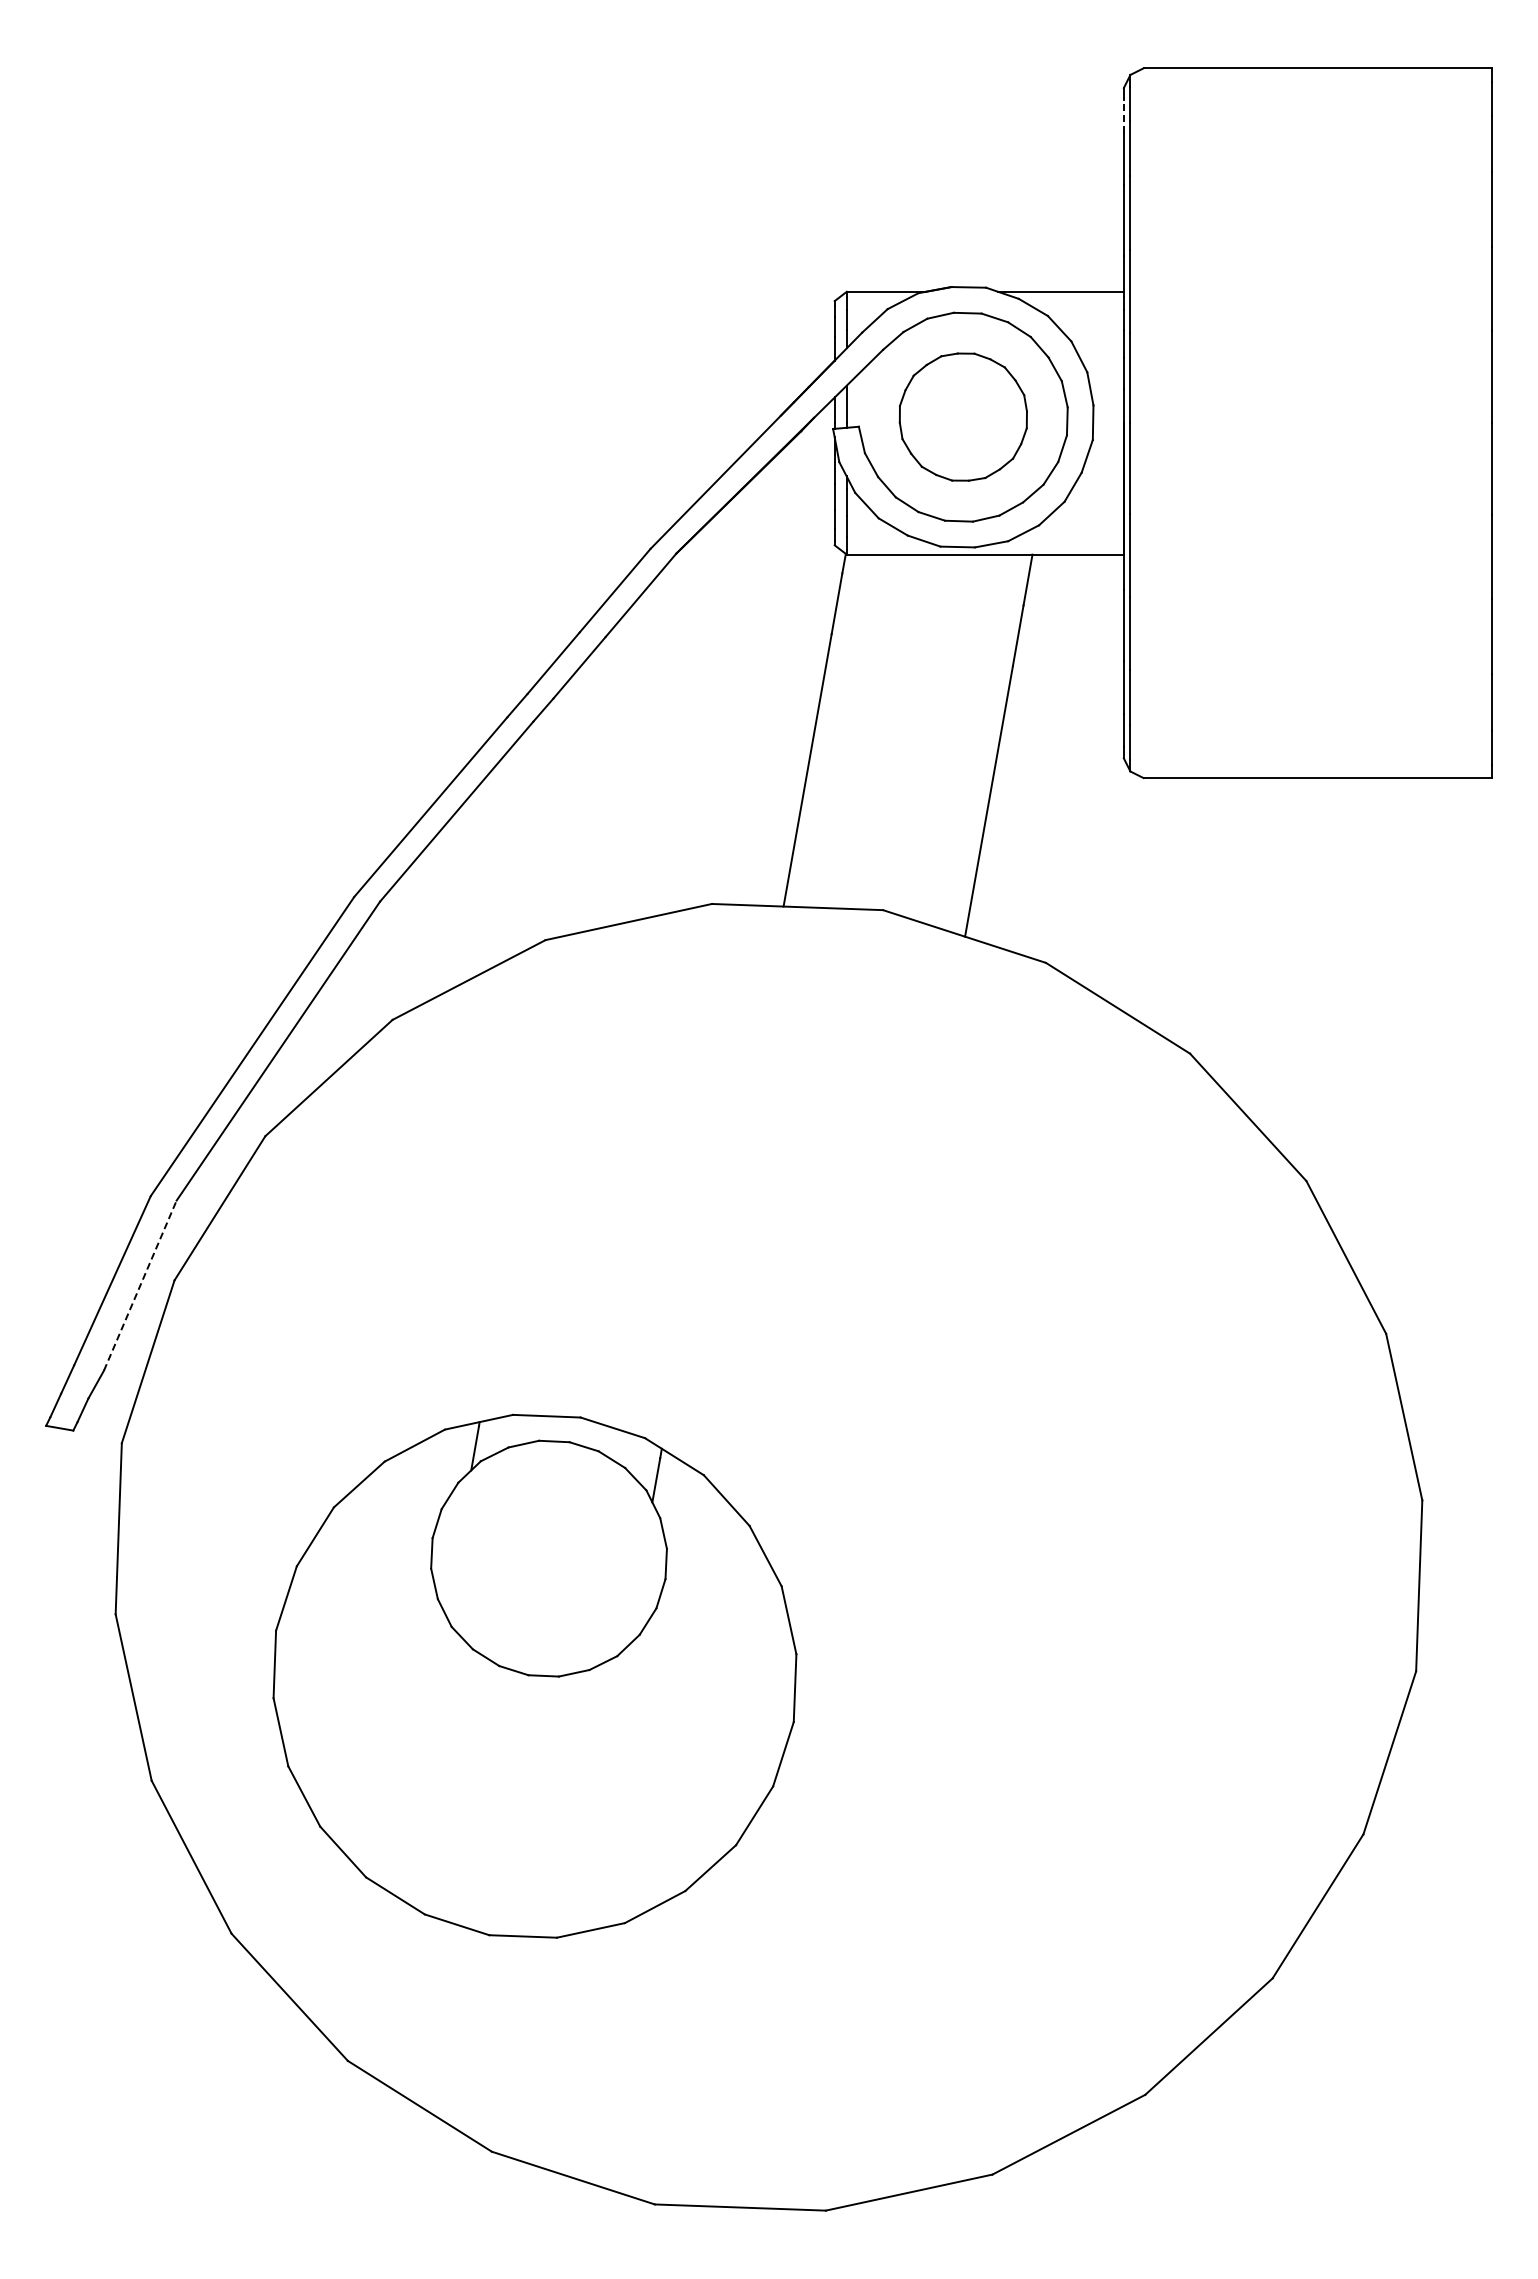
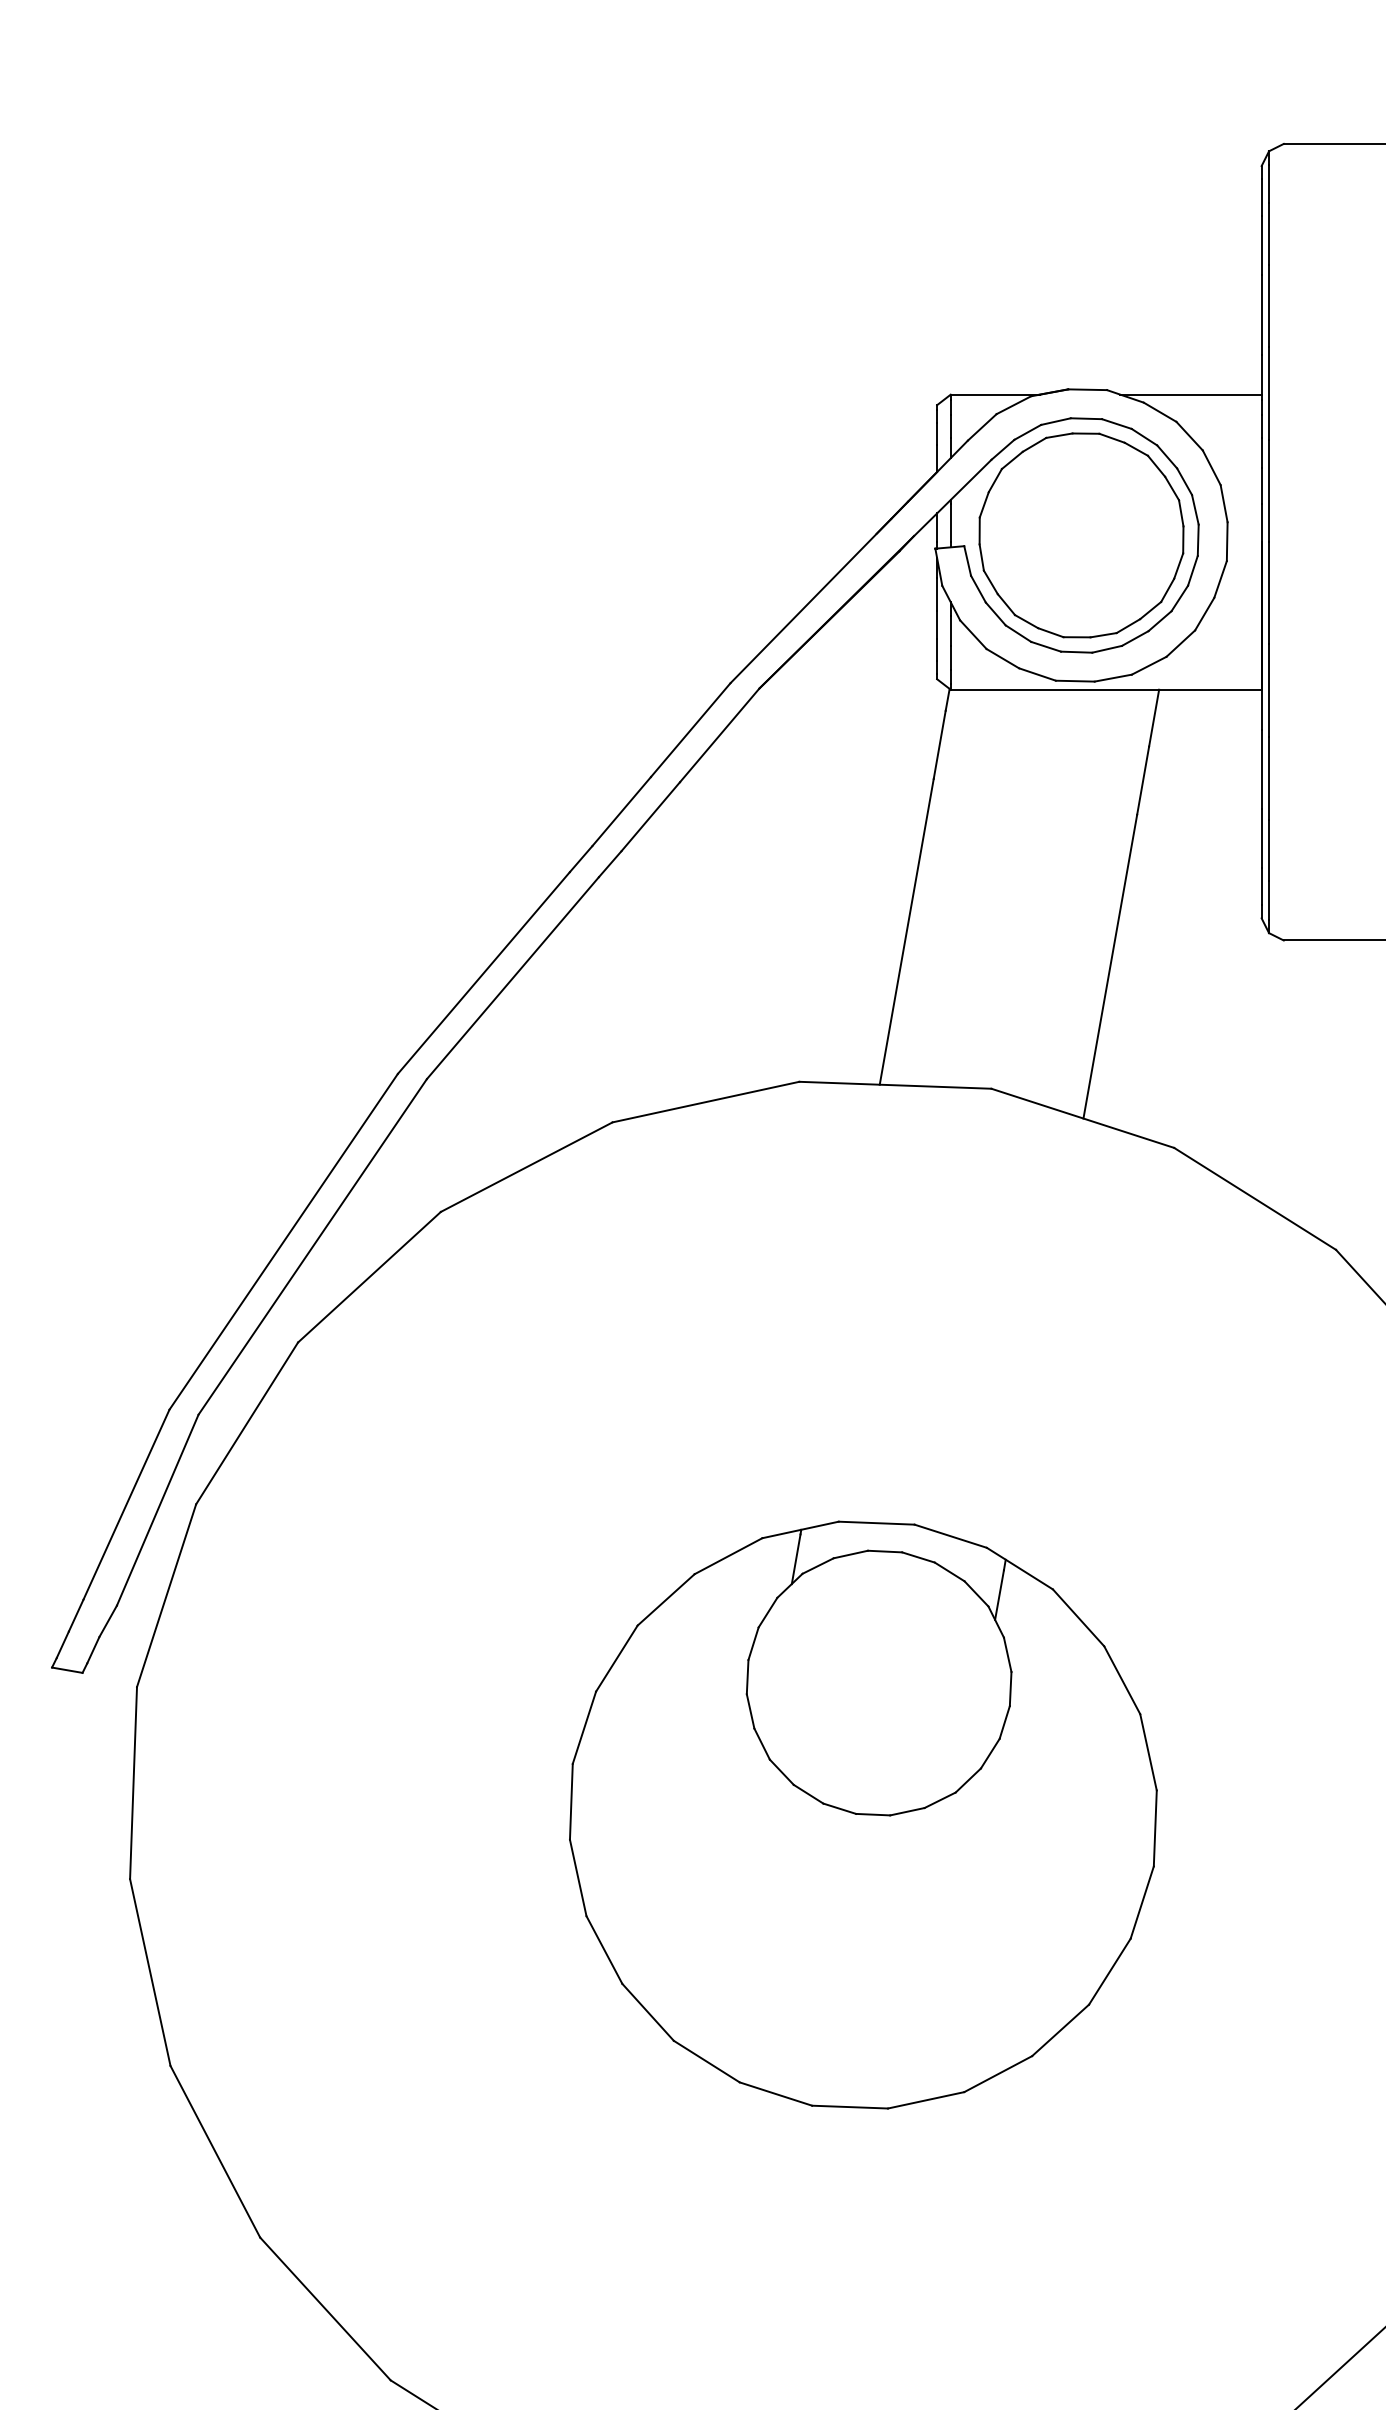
line: (1123, 115) -> (1261, 196), dashed -> solid
part: (963, 416) -> (1081, 534), size x1.43
line: (140, 1285) -> (157, 1510), dashed -> solid
part: (534, 1675) -> (862, 1814), moved

